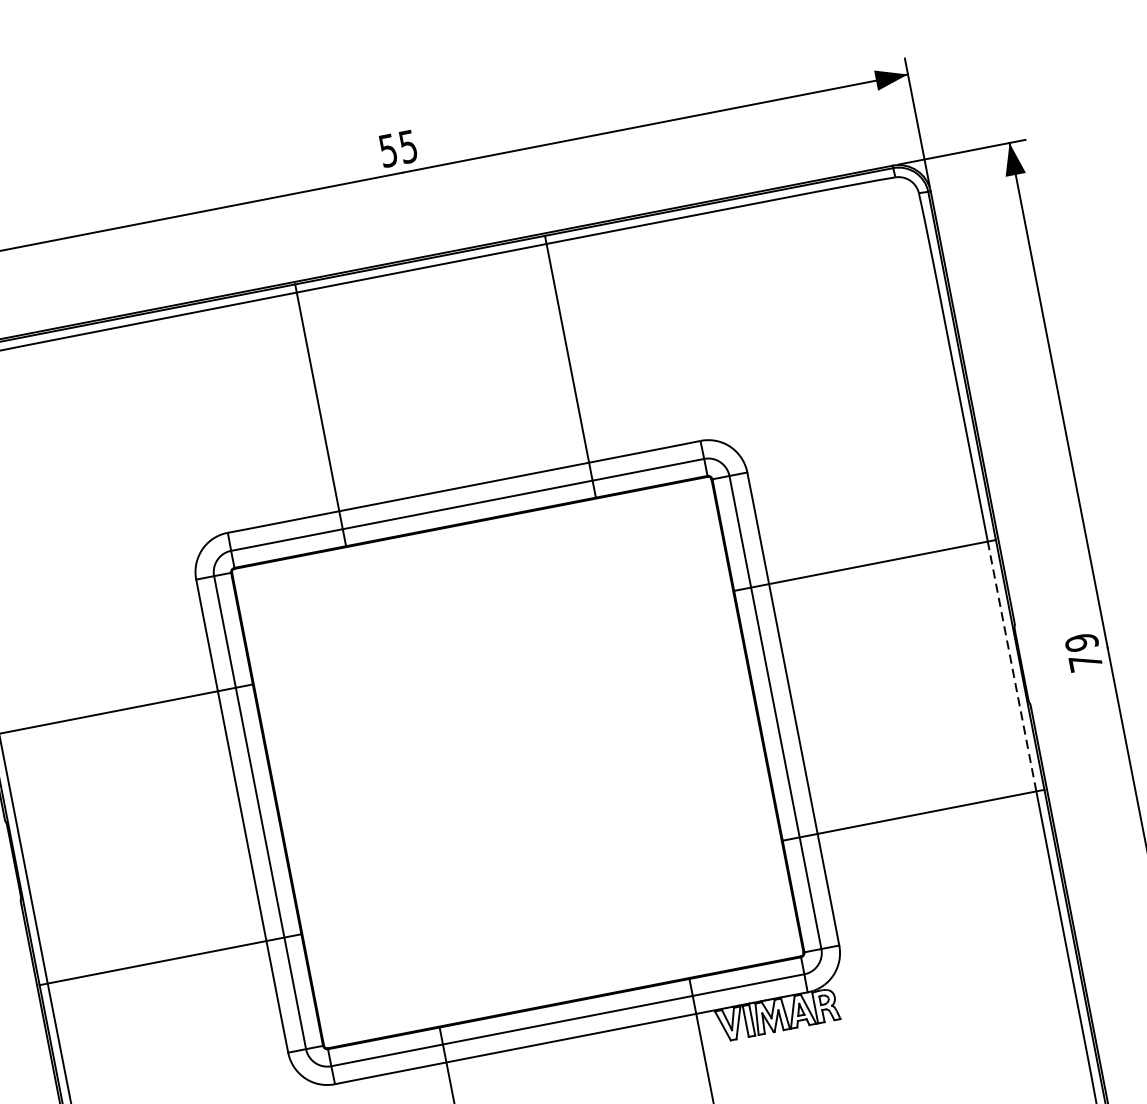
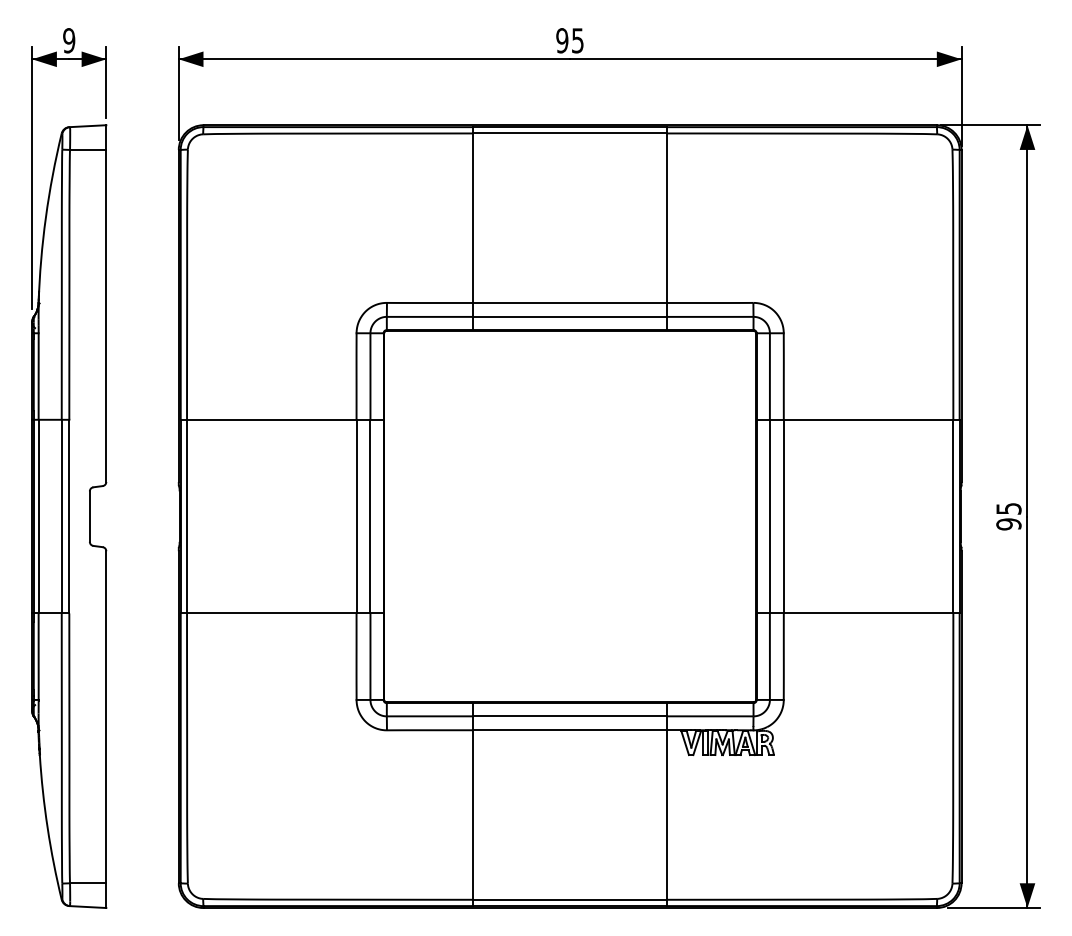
text: (388, 150) -> (562, 40), 55 -> 95
text: (1083, 652) -> (1008, 516), 79 -> 95
line: (1012, 666) -> (953, 516), dashed -> solid

